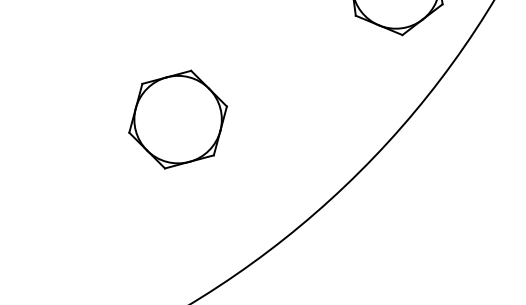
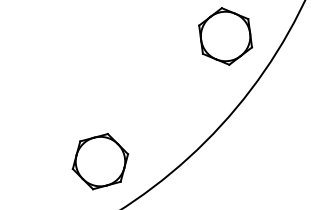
part: (178, 119) -> (100, 161), moved

